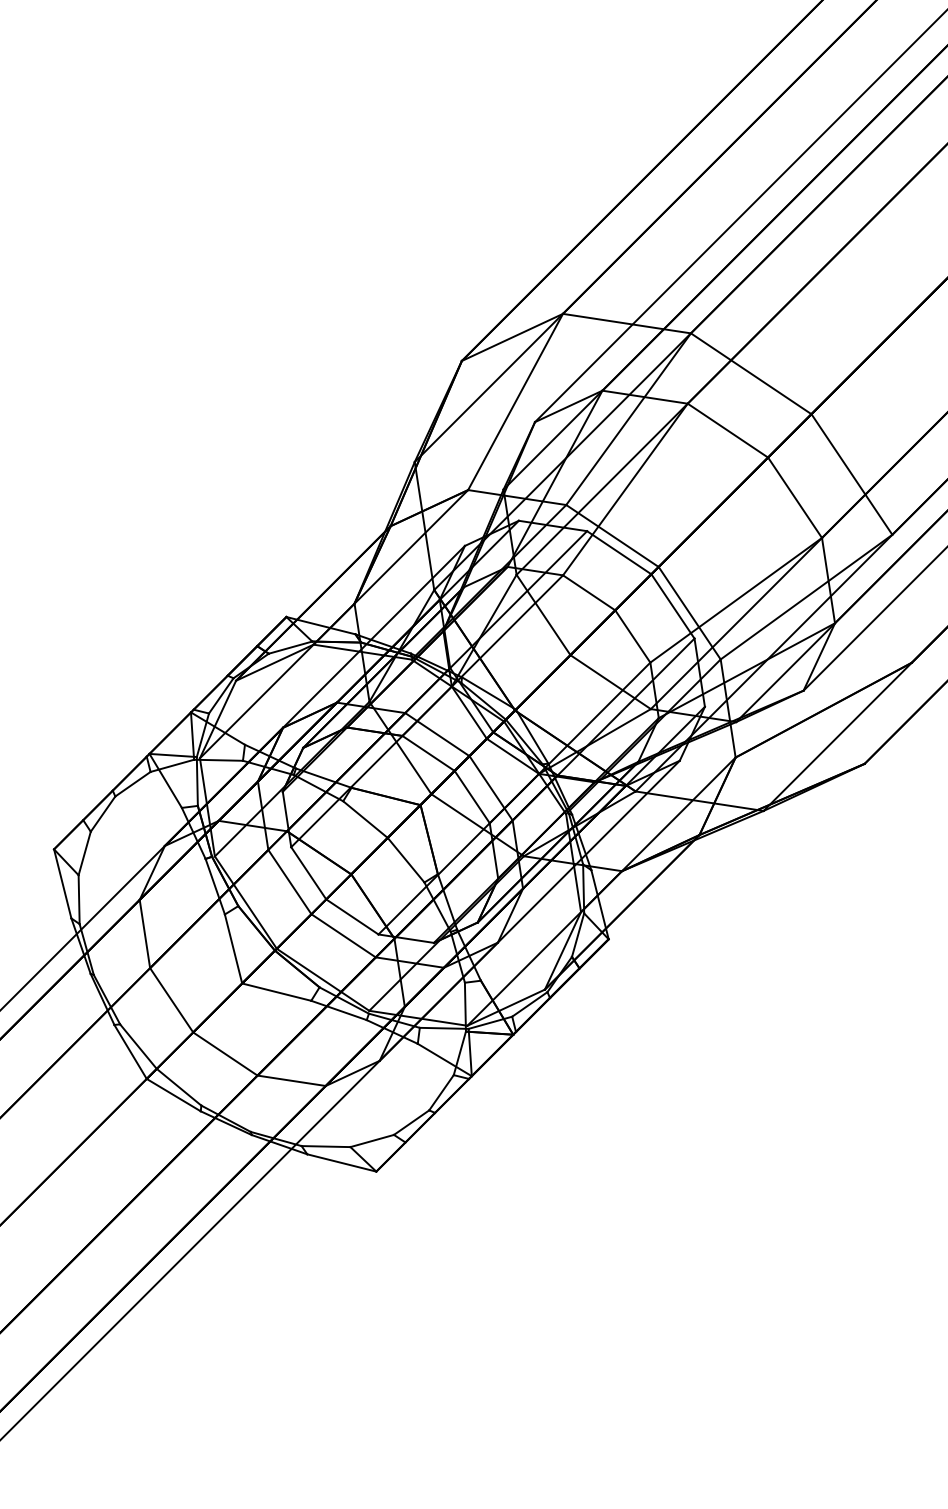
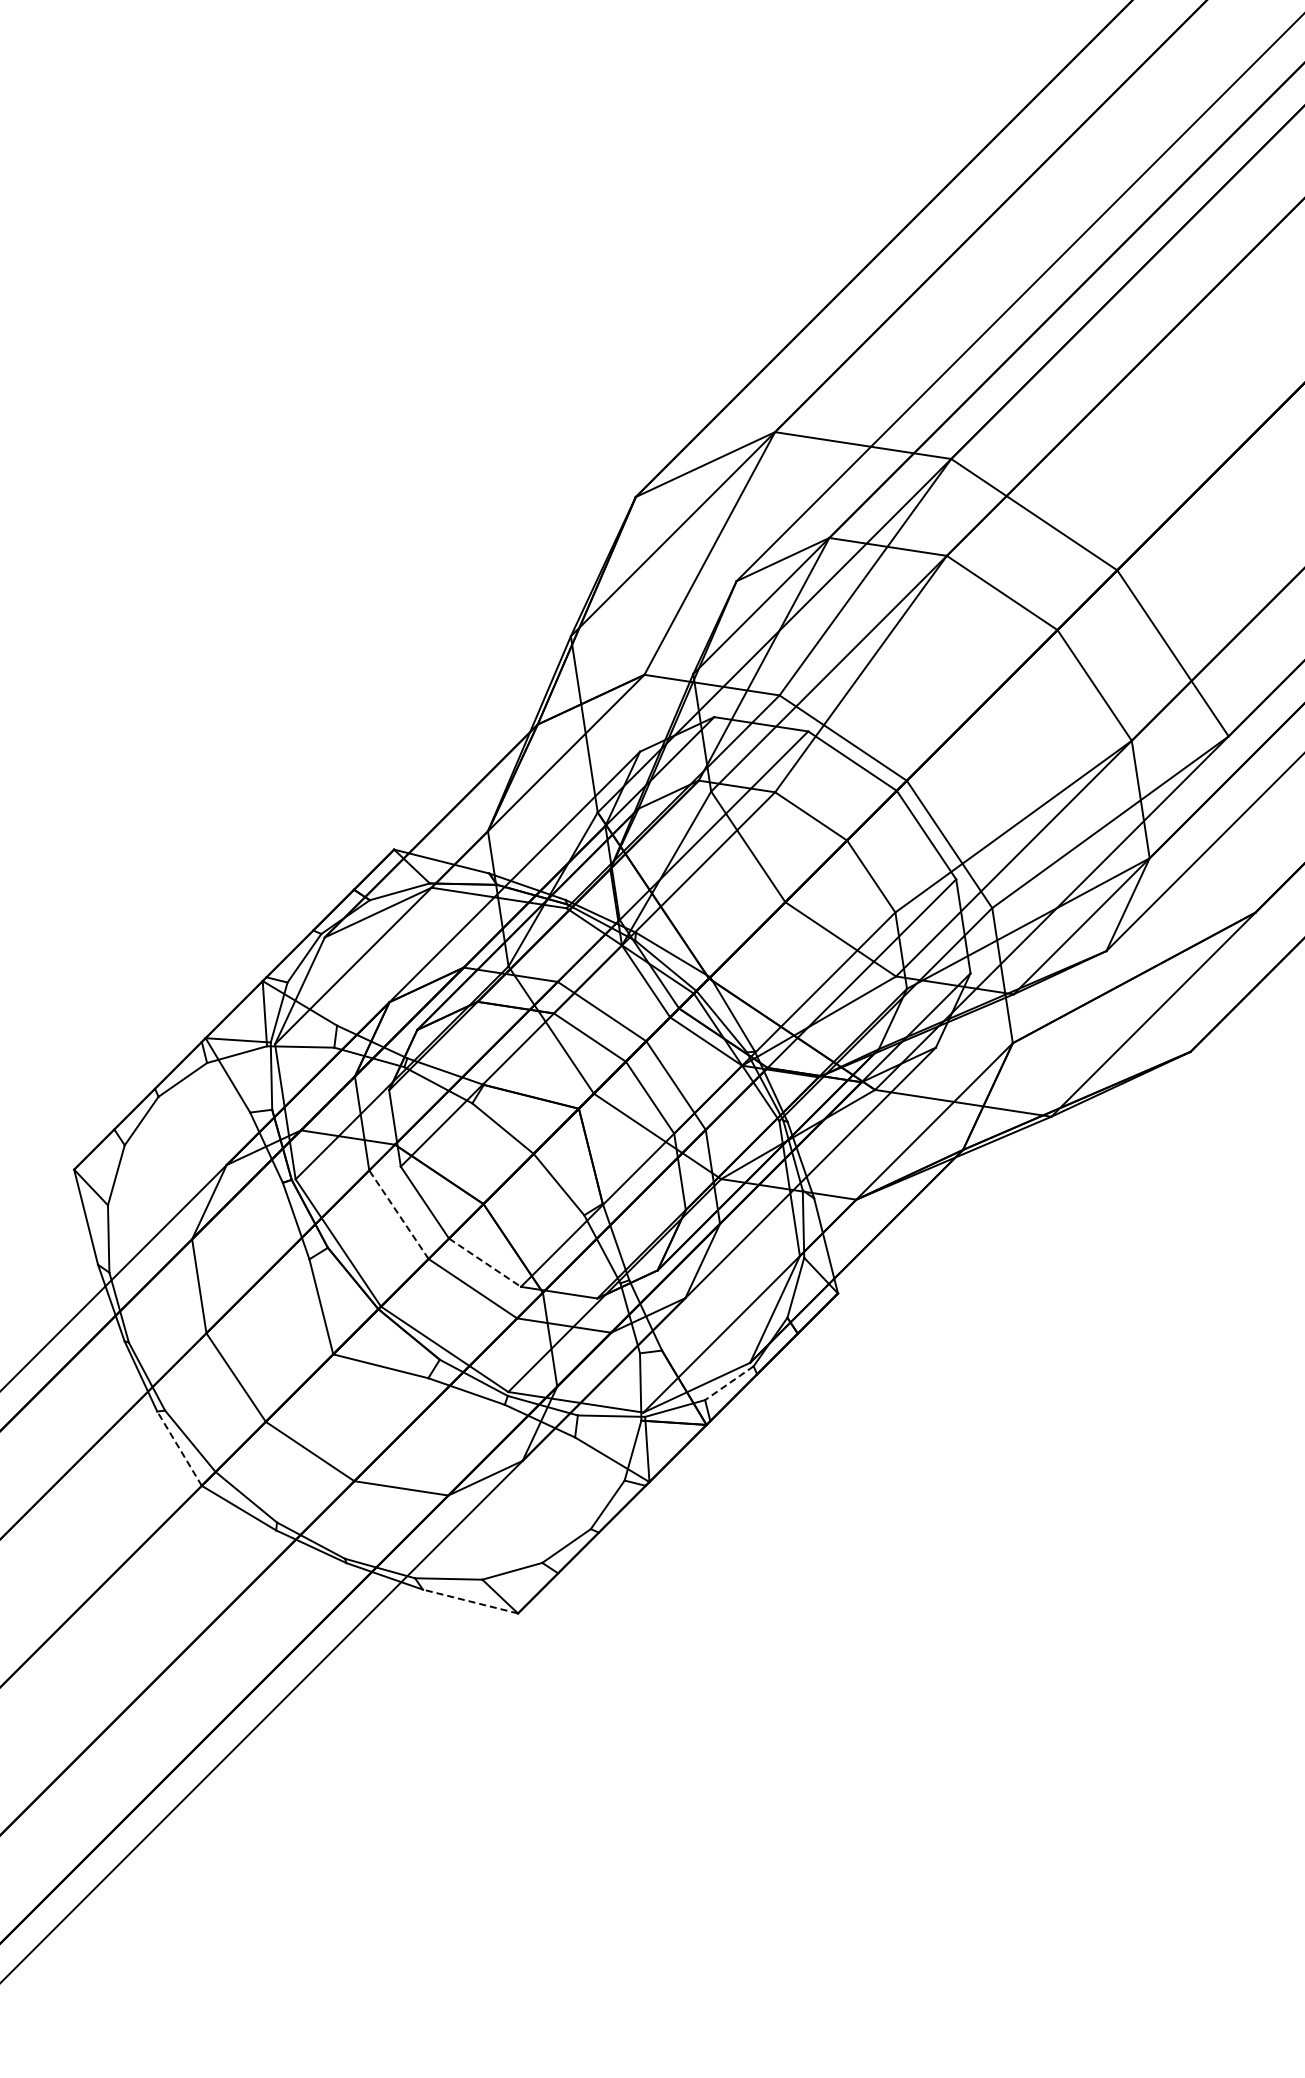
line: (289, 881) -> (398, 1214), solid -> dashed
line: (352, 917) -> (485, 1263), solid -> dashed
line: (529, 1004) -> (729, 1383), solid -> dashed
line: (130, 1051) -> (179, 1448), solid -> dashed
line: (341, 1162) -> (470, 1601), solid -> dashed

